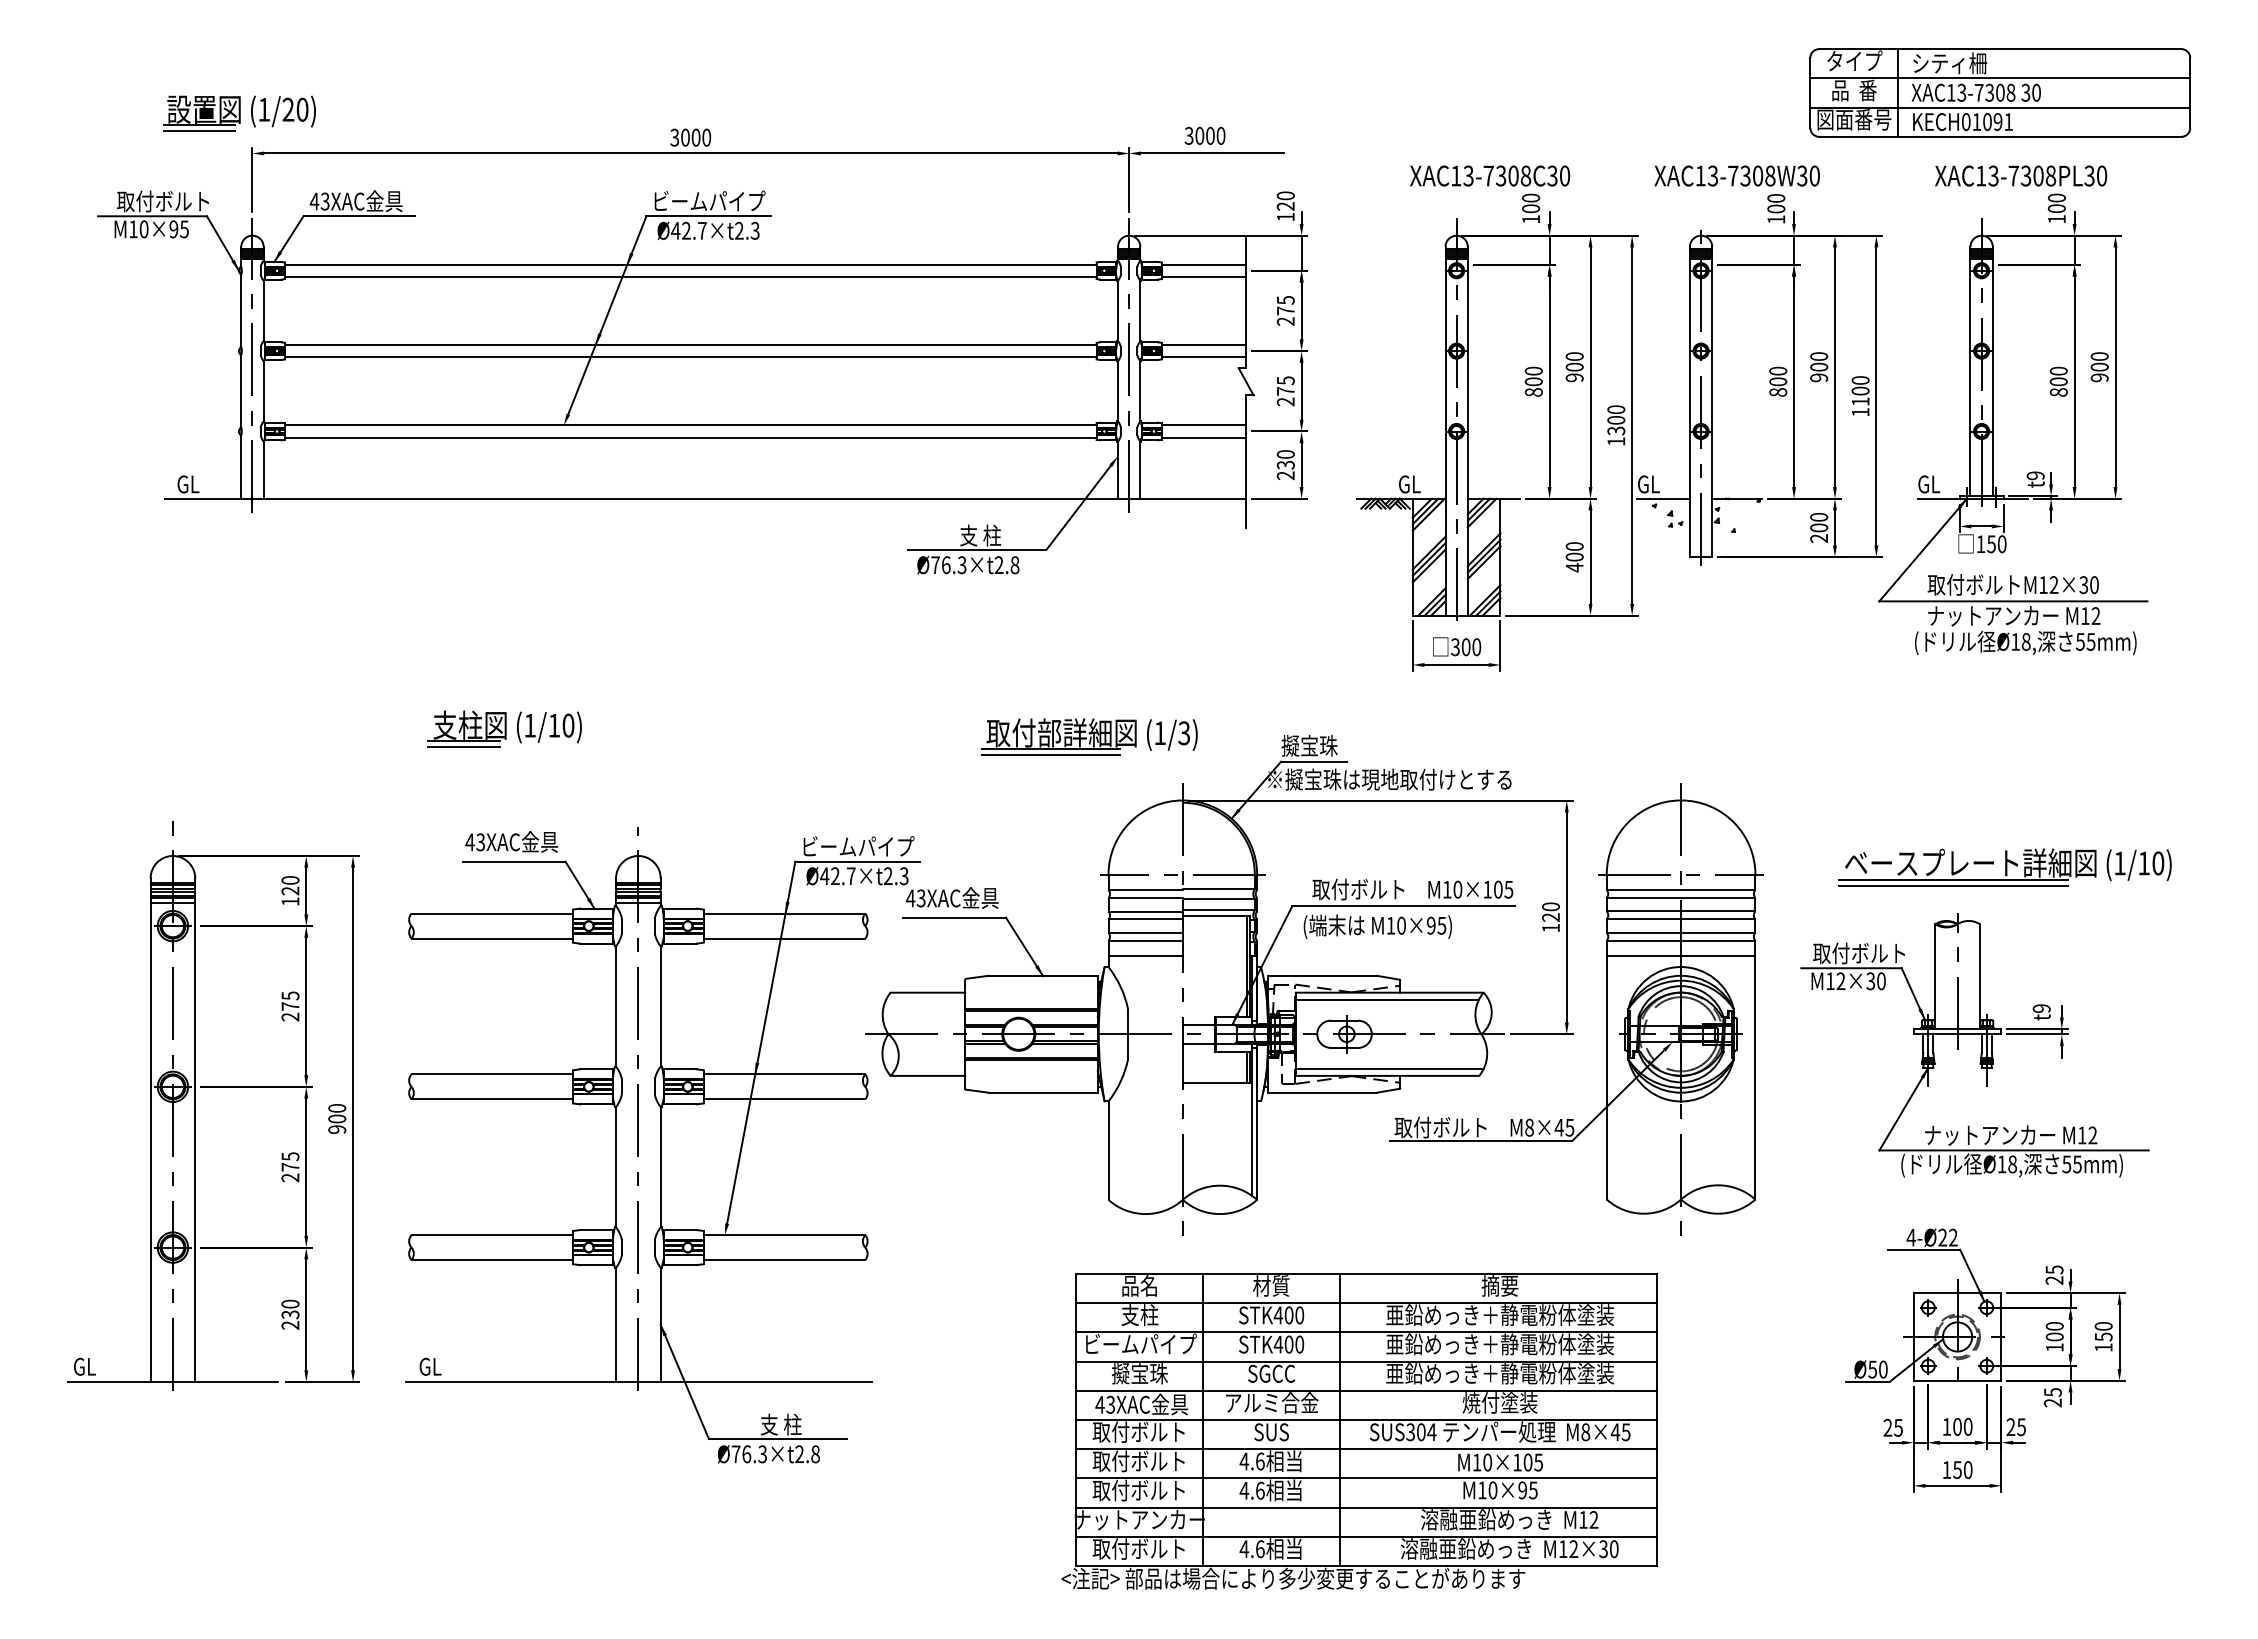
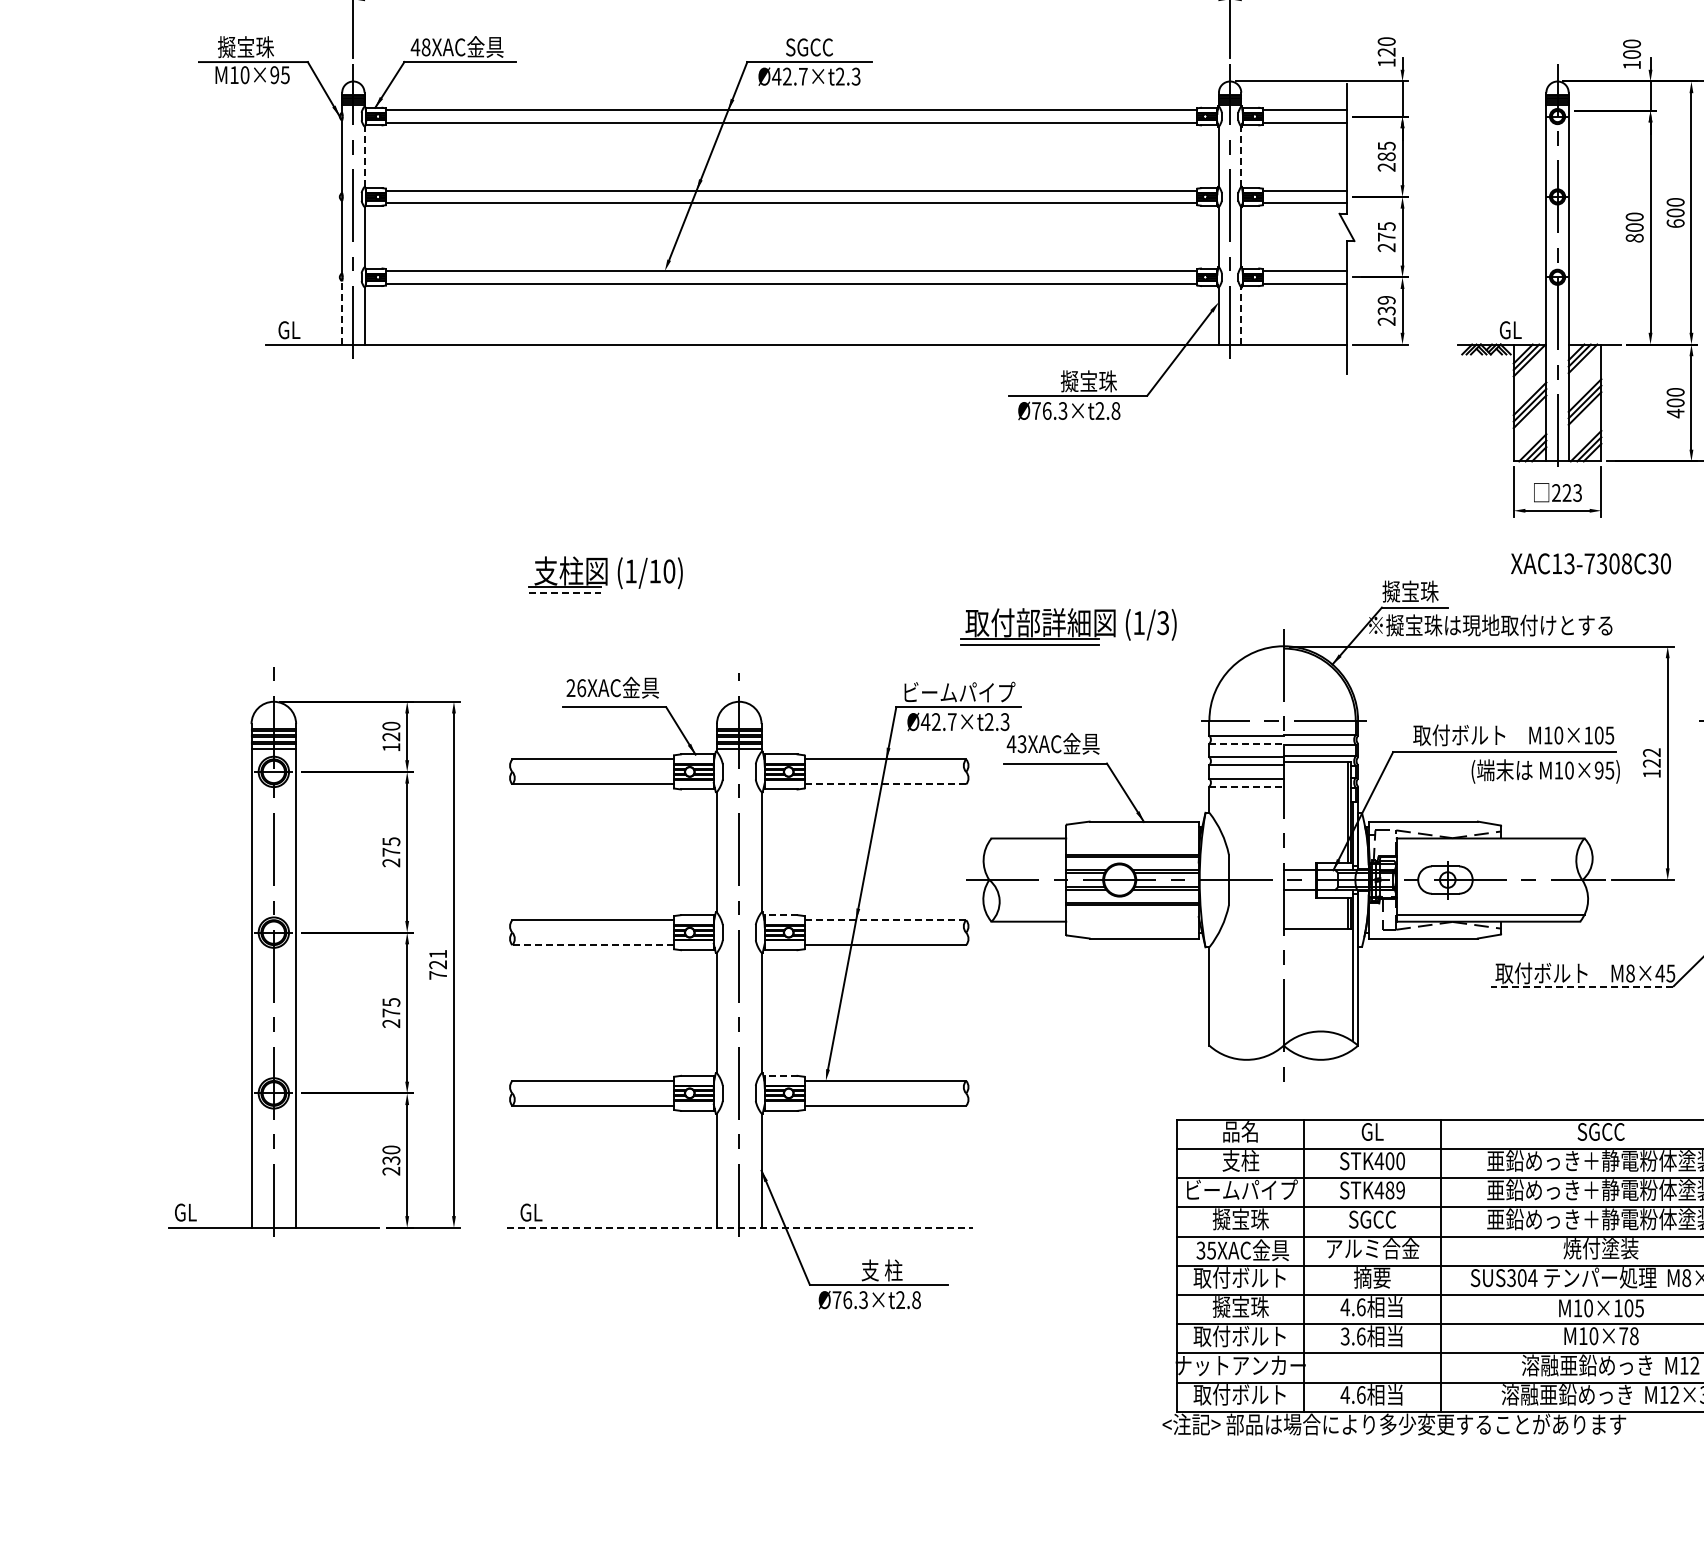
text: (1490, 175) -> (1591, 563), moved
text: (709, 200) -> (810, 46), ビームパイプ -> SGCC
text: (162, 201) -> (263, 47), 取付ボルト -> 擬宝珠
text: (324, 201) -> (425, 47), 43XAC -> 48XAC
line: (263, 310) -> (364, 156), solid -> dashed
line: (1140, 310) -> (1241, 156), solid -> dashed
text: (1285, 310) -> (1386, 156), 275 -> 285
text: (1574, 377) -> (1675, 223), 900 -> 600
text: (1285, 454) -> (1386, 300), 230 -> 239
line: (241, 466) -> (342, 312), solid -> dashed
line: (1140, 470) -> (1241, 316), solid -> dashed
text: (987, 535) -> (1088, 381), 支 柱 -> 擬宝珠
text: (1466, 647) -> (1567, 493), 300 -> 223
part: (1089, 736) -> (1068, 626), moved
line: (464, 747) -> (565, 593), solid -> dashed
text: (475, 842) -> (576, 688), 43XAC -> 26XAC
line: (1146, 897) -> (1247, 743), solid -> dashed
text: (1550, 906) -> (1651, 752), 120 -> 122
text: (1377, 926) -> (1545, 771), moved
line: (784, 938) -> (885, 784), solid -> dashed
line: (1146, 940) -> (1247, 786), solid -> dashed
line: (1145, 956) -> (1246, 802), removed
line: (1386, 999) -> (1487, 845), removed
line: (679, 1069) -> (780, 915), solid -> dashed
line: (784, 1074) -> (885, 920), solid -> dashed
line: (492, 1099) -> (593, 945), solid -> dashed
text: (337, 1118) -> (438, 964), 900 -> 721
line: (1481, 1141) -> (1582, 987), solid -> dashed
line: (679, 1230) -> (780, 1076), solid -> dashed
text: (1271, 1285) -> (1372, 1131), 材質 -> GL
text: (1499, 1285) -> (1600, 1131), 摘要 -> SGCC
text: (1294, 1344) -> (1395, 1190), STK400 -> STK489
line: (639, 1382) -> (740, 1228), solid -> dashed
text: (1104, 1404) -> (1205, 1250), 43XAC -> 35XAC
text: (1271, 1431) -> (1372, 1277), SUS -> 摘要
text: (1138, 1461) -> (1239, 1307), 取付ボルト -> 擬宝珠
text: (1244, 1490) -> (1345, 1336), 4.6 -> 3.6
text: (1527, 1490) -> (1628, 1336), M10×95 -> M10×78

